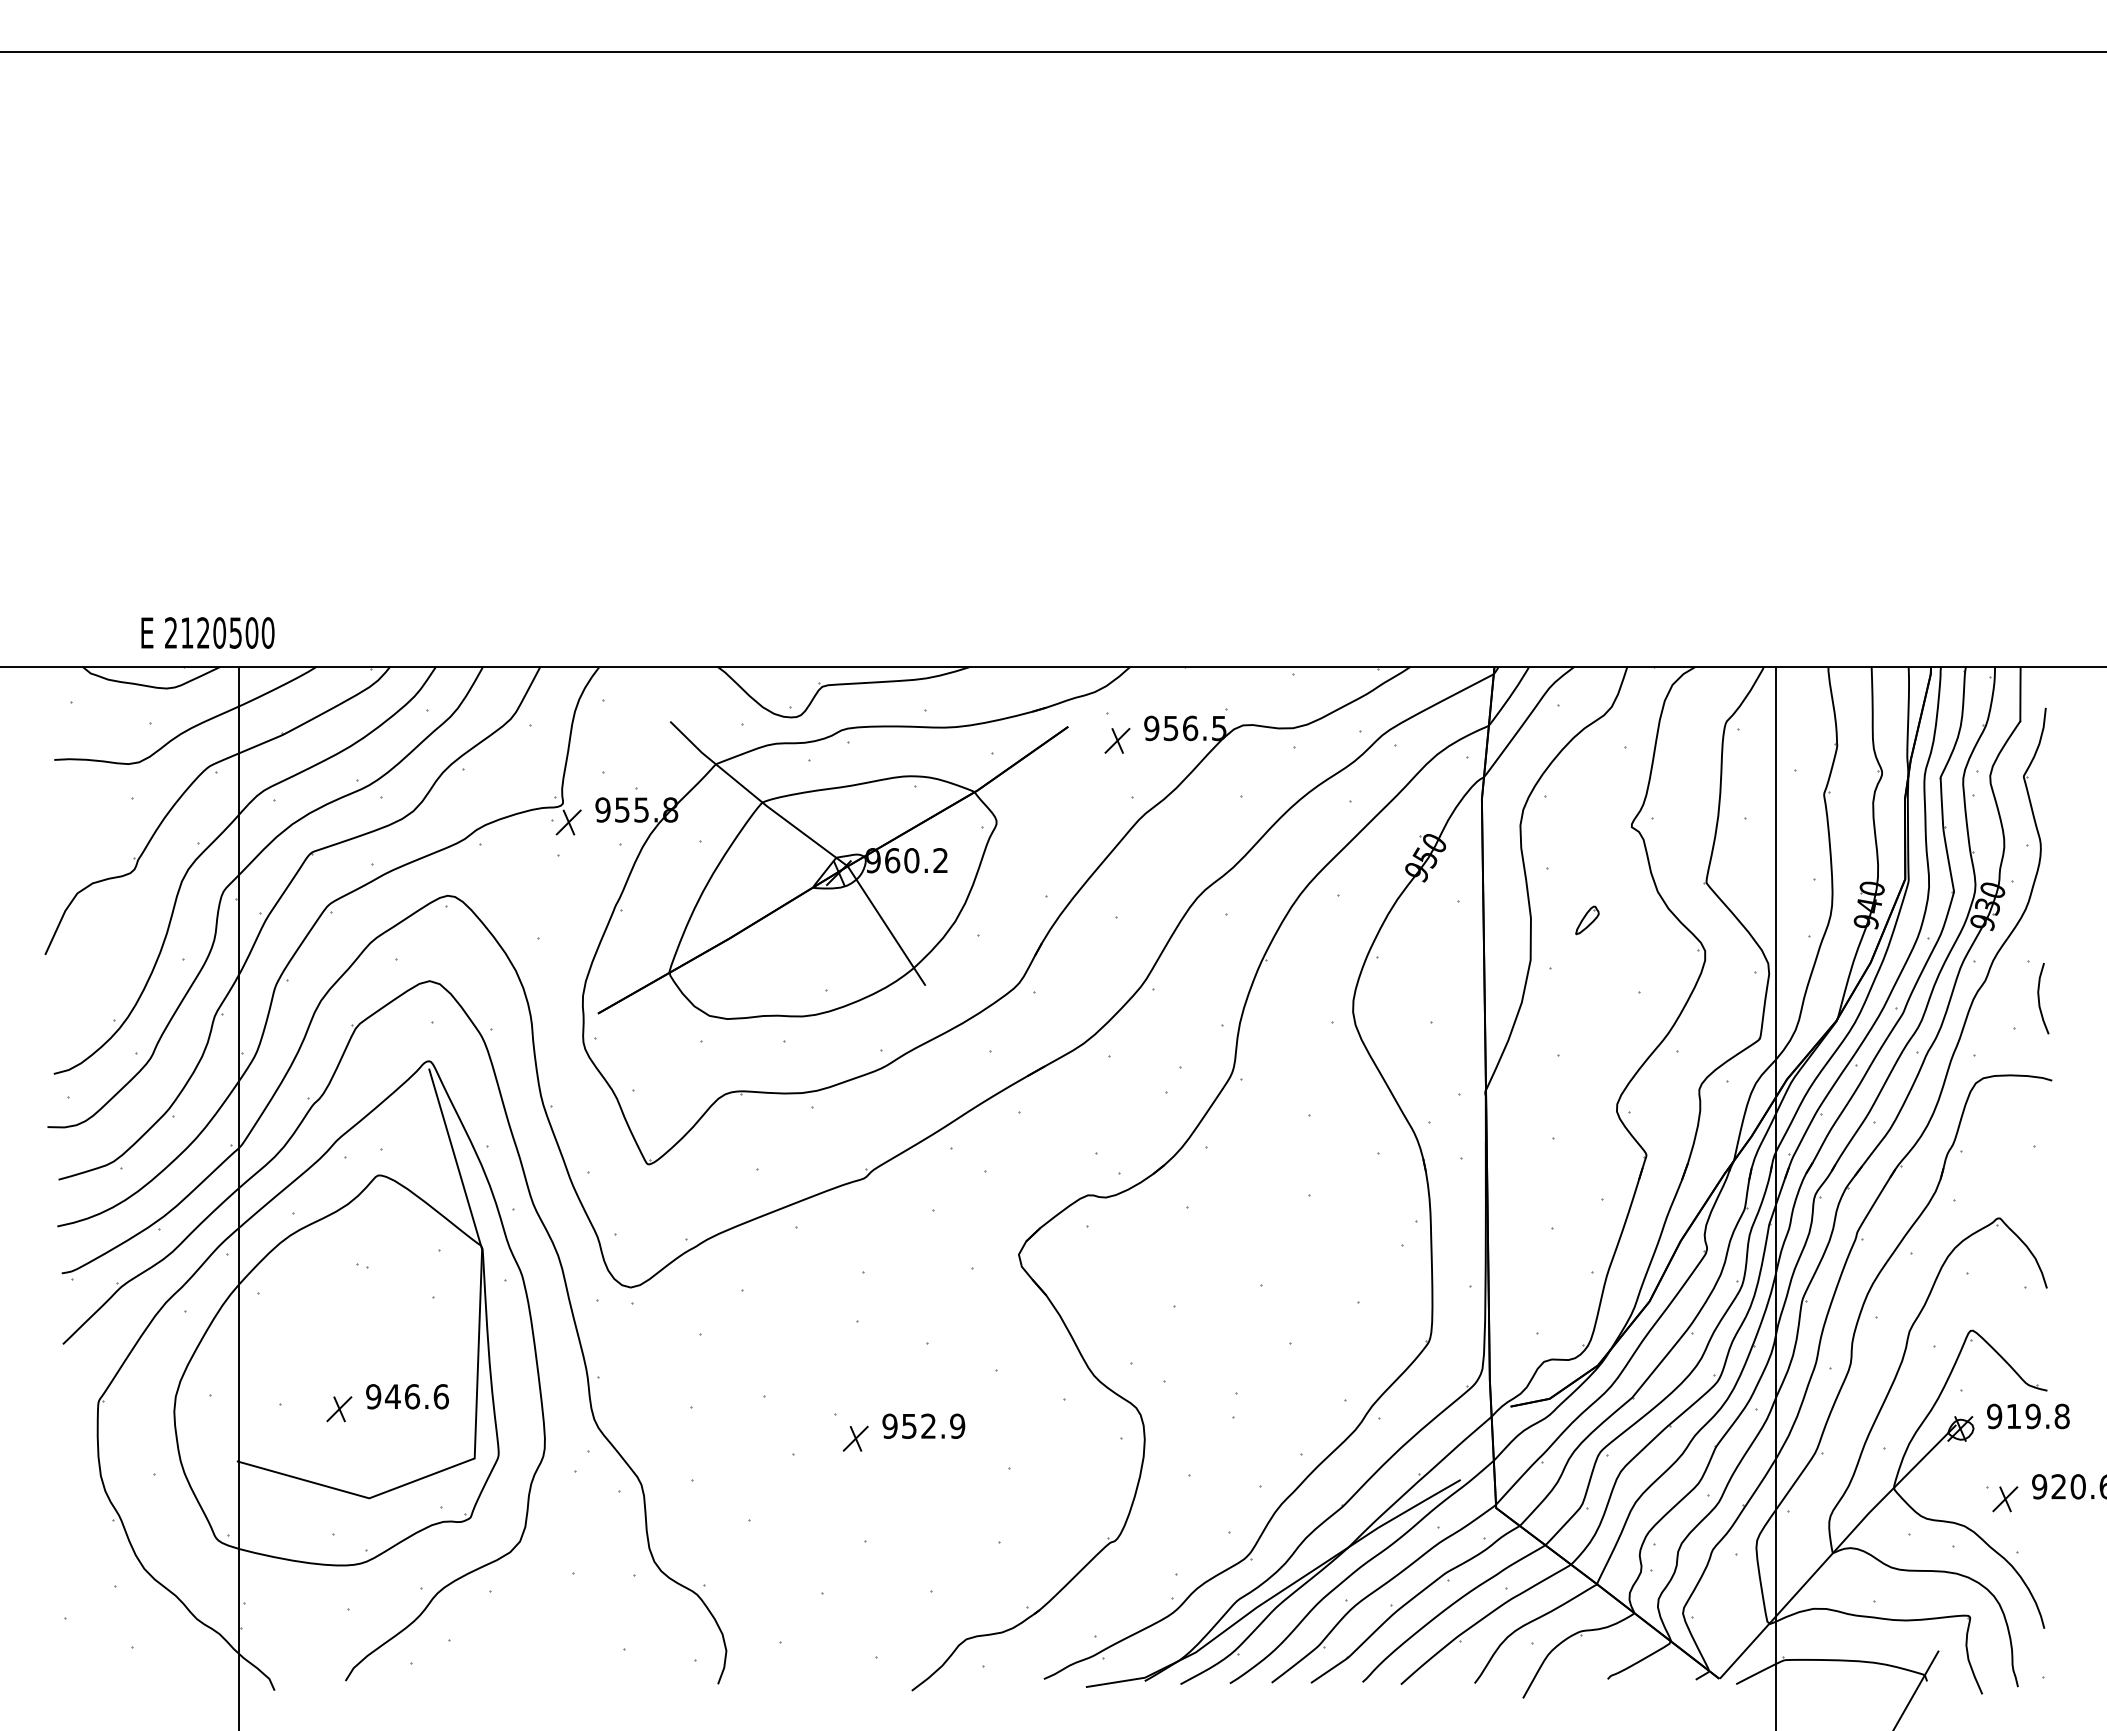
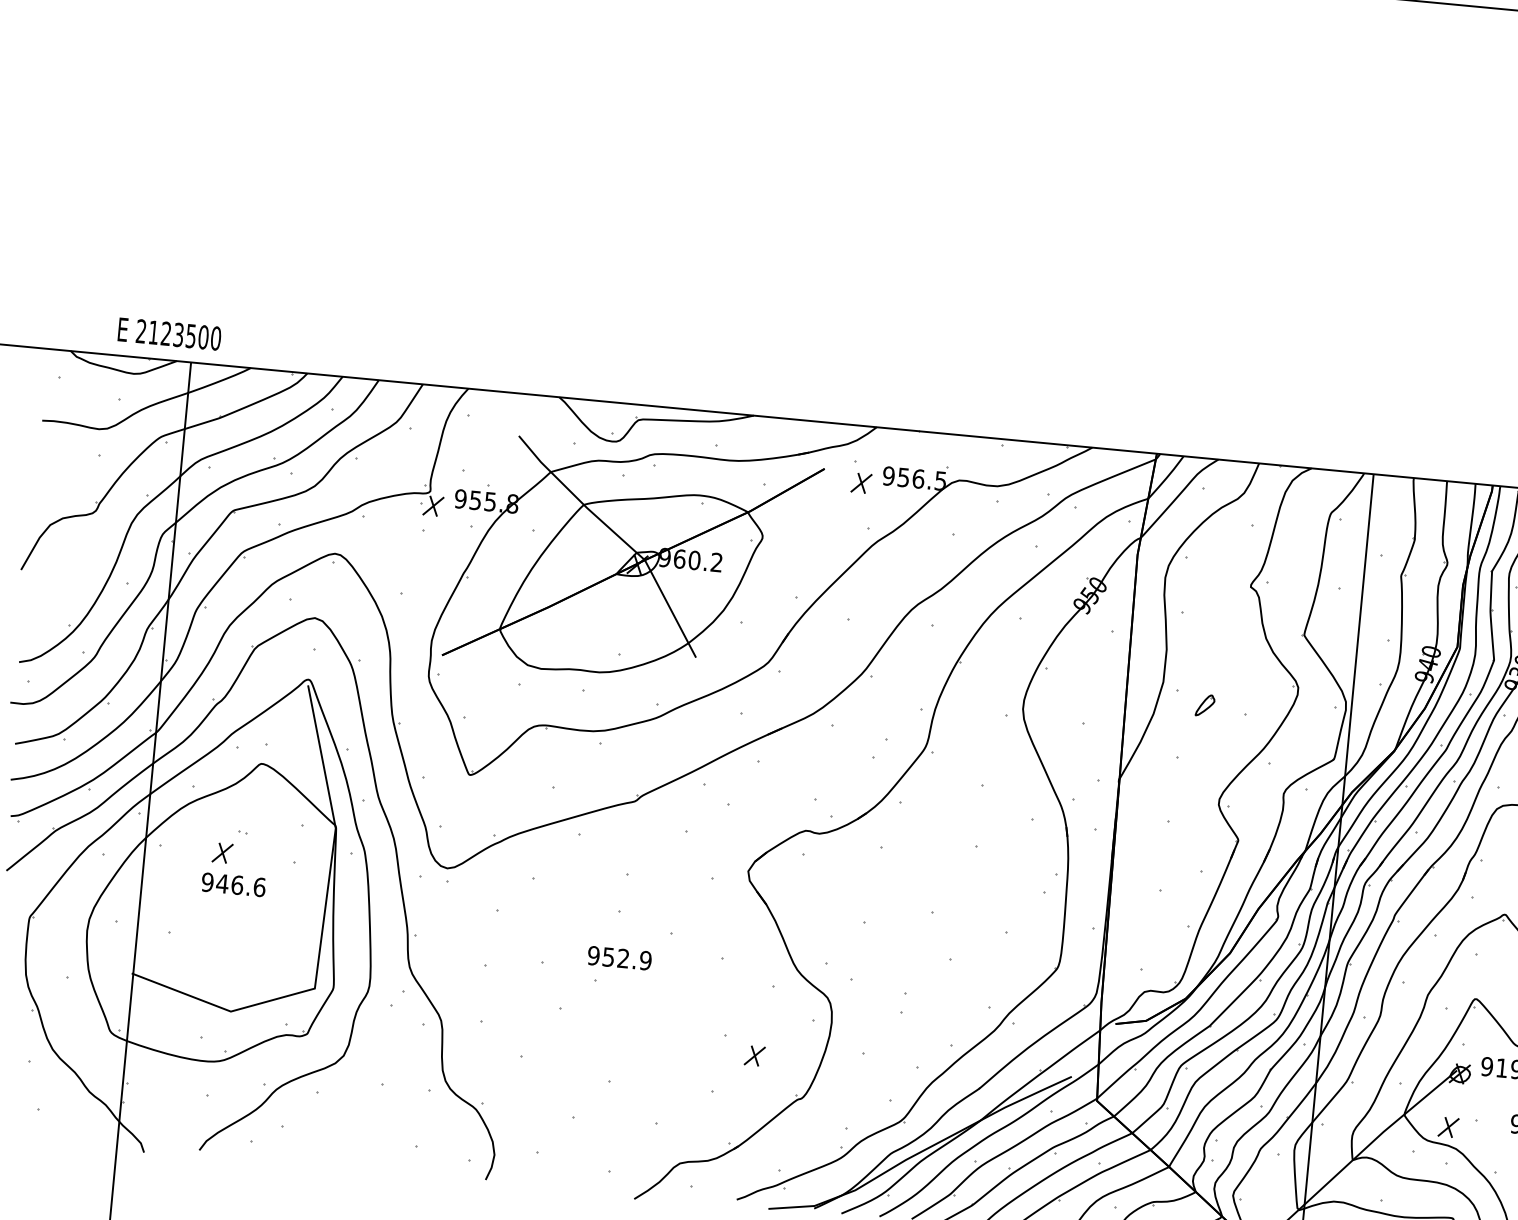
text: (219, 632) -> (178, 334), 2120500 -> 2123500
part: (1587, 920) -> (1205, 705), moved
text: (407, 1396) -> (233, 884), moved
part: (339, 1409) -> (222, 853), moved
text: (923, 1425) -> (619, 957), moved
part: (855, 1438) -> (754, 1055), moved
part: (2005, 1499) -> (1448, 1127), moved

